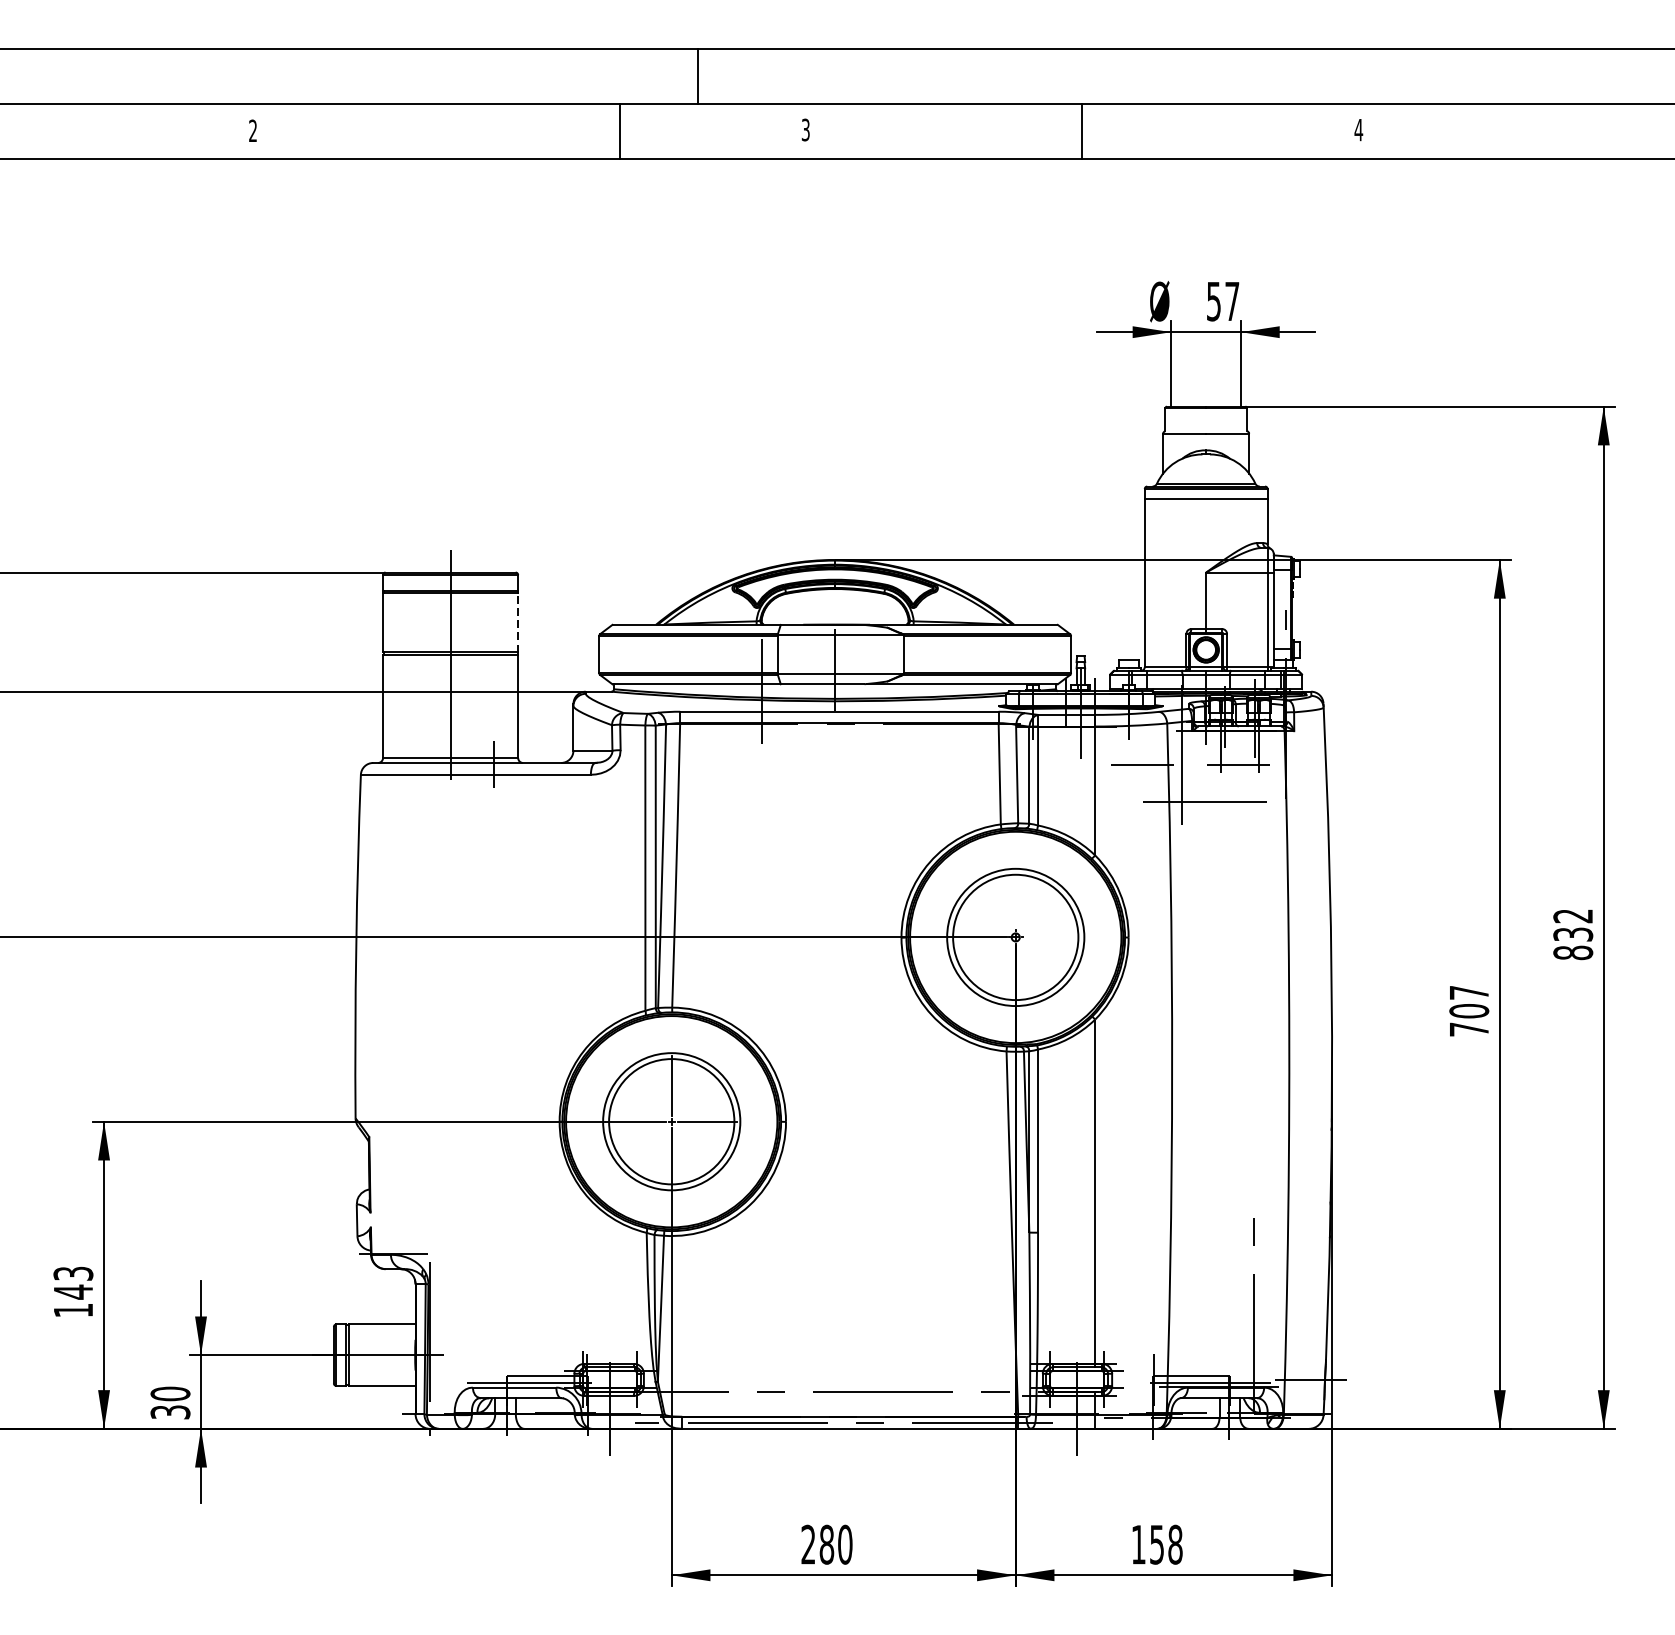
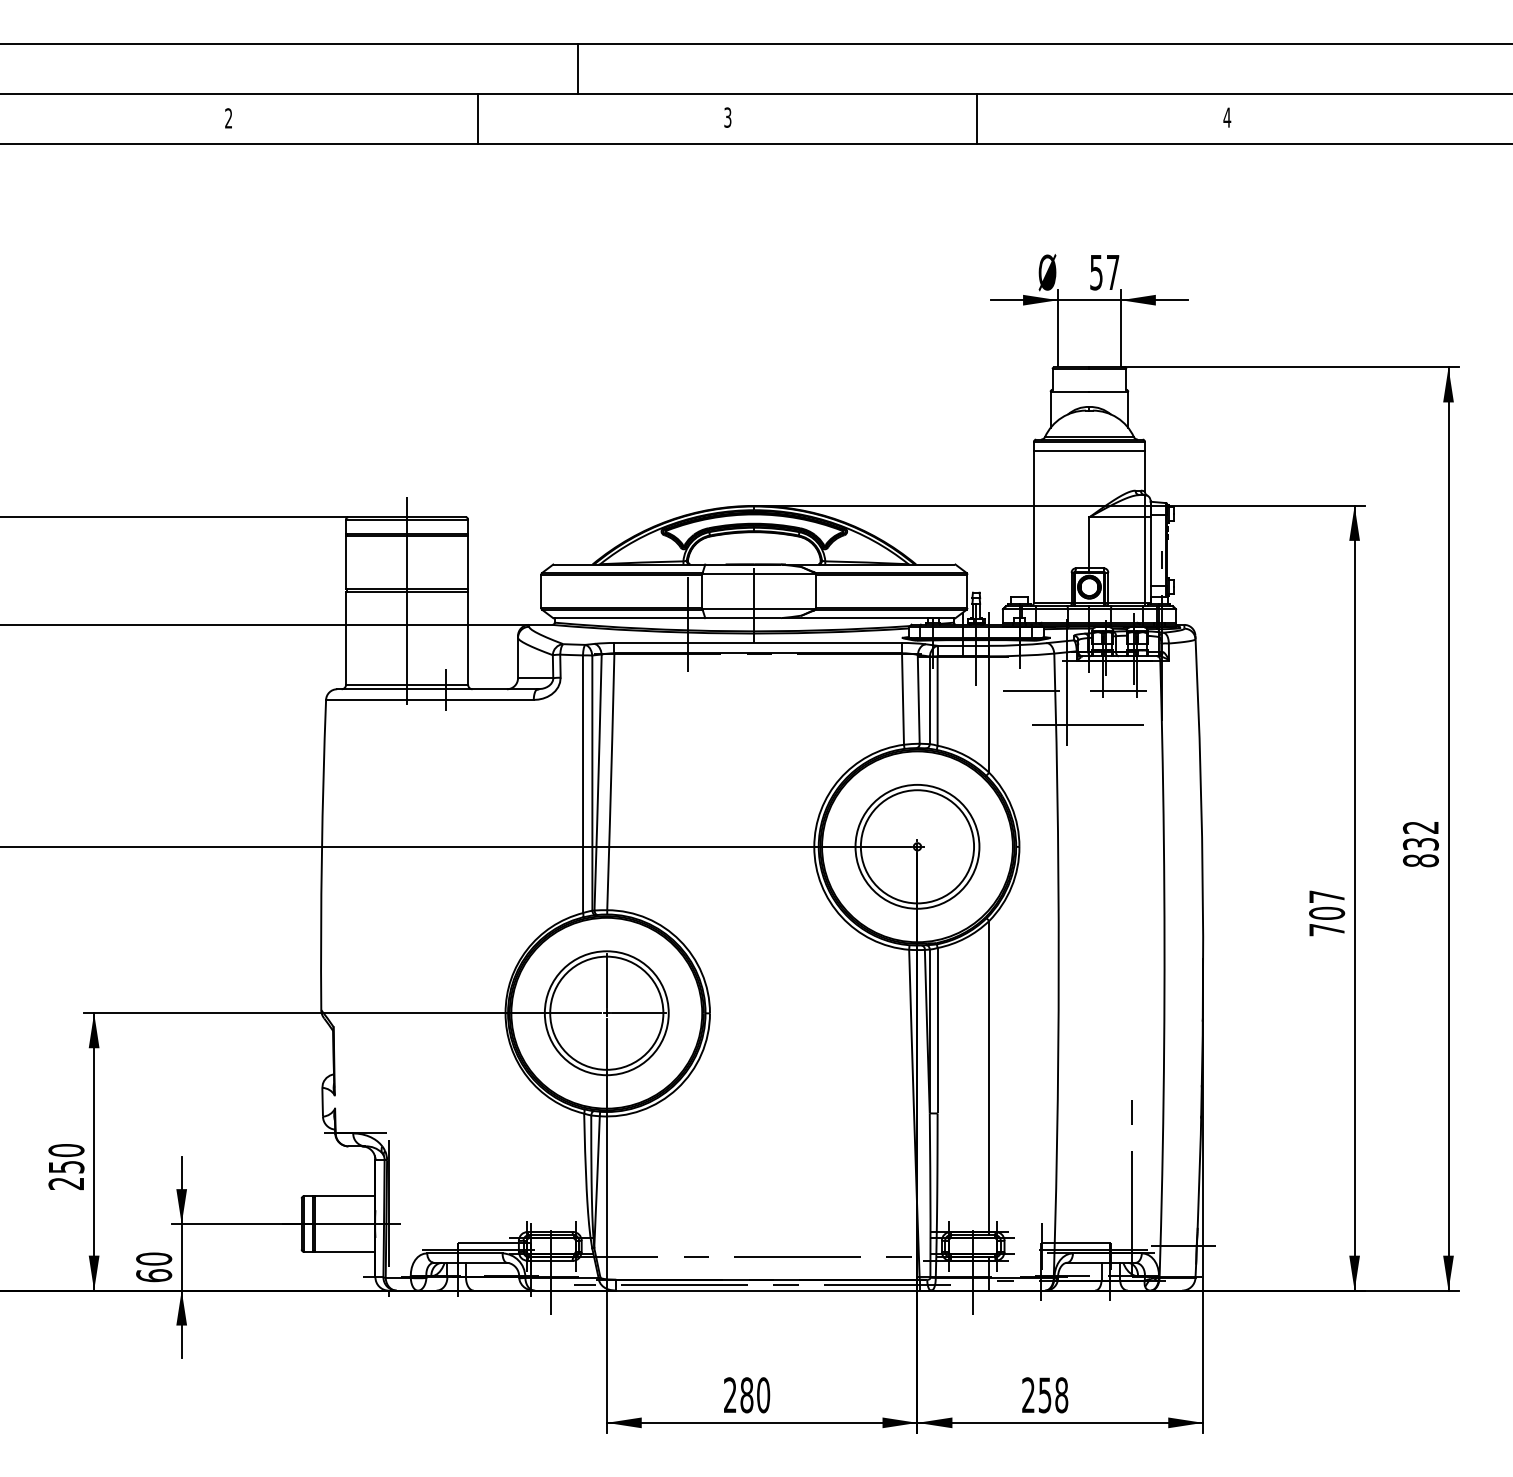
line: (697, 76) -> (577, 69), moved
line: (620, 132) -> (478, 119), moved
line: (518, 622) -> (468, 562), dashed -> solid
text: (73, 1292) -> (66, 1167), 143 -> 250
text: (170, 1412) -> (154, 1275), 30 -> 60
text: (1138, 1543) -> (1028, 1394), 158 -> 258

